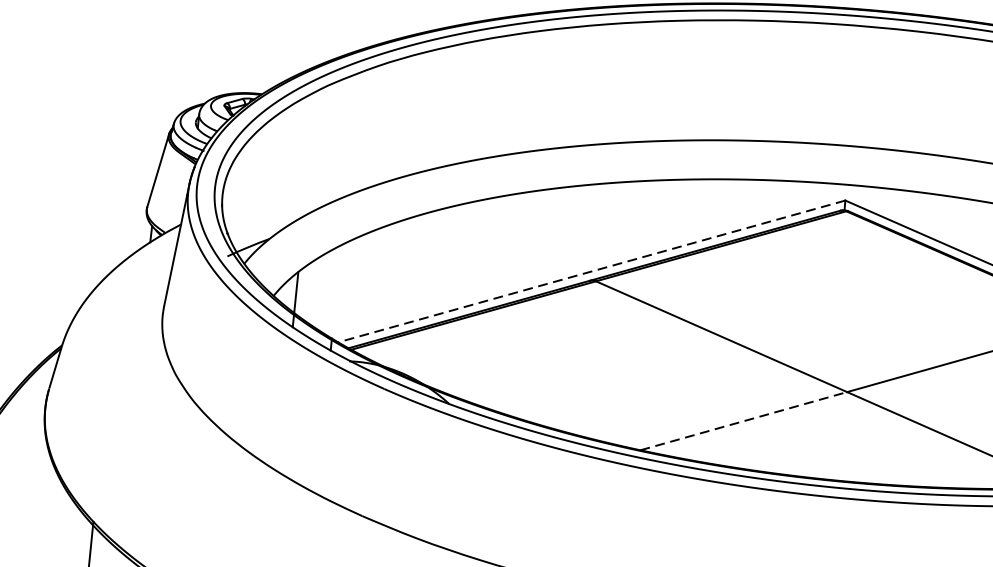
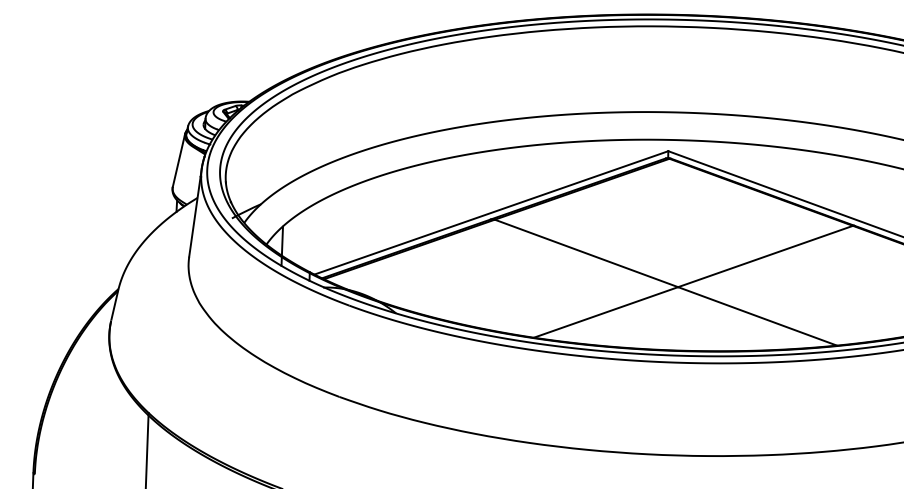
line: (590, 272) -> (490, 213), dashed -> solid
line: (744, 421) -> (606, 312), dashed -> solid

